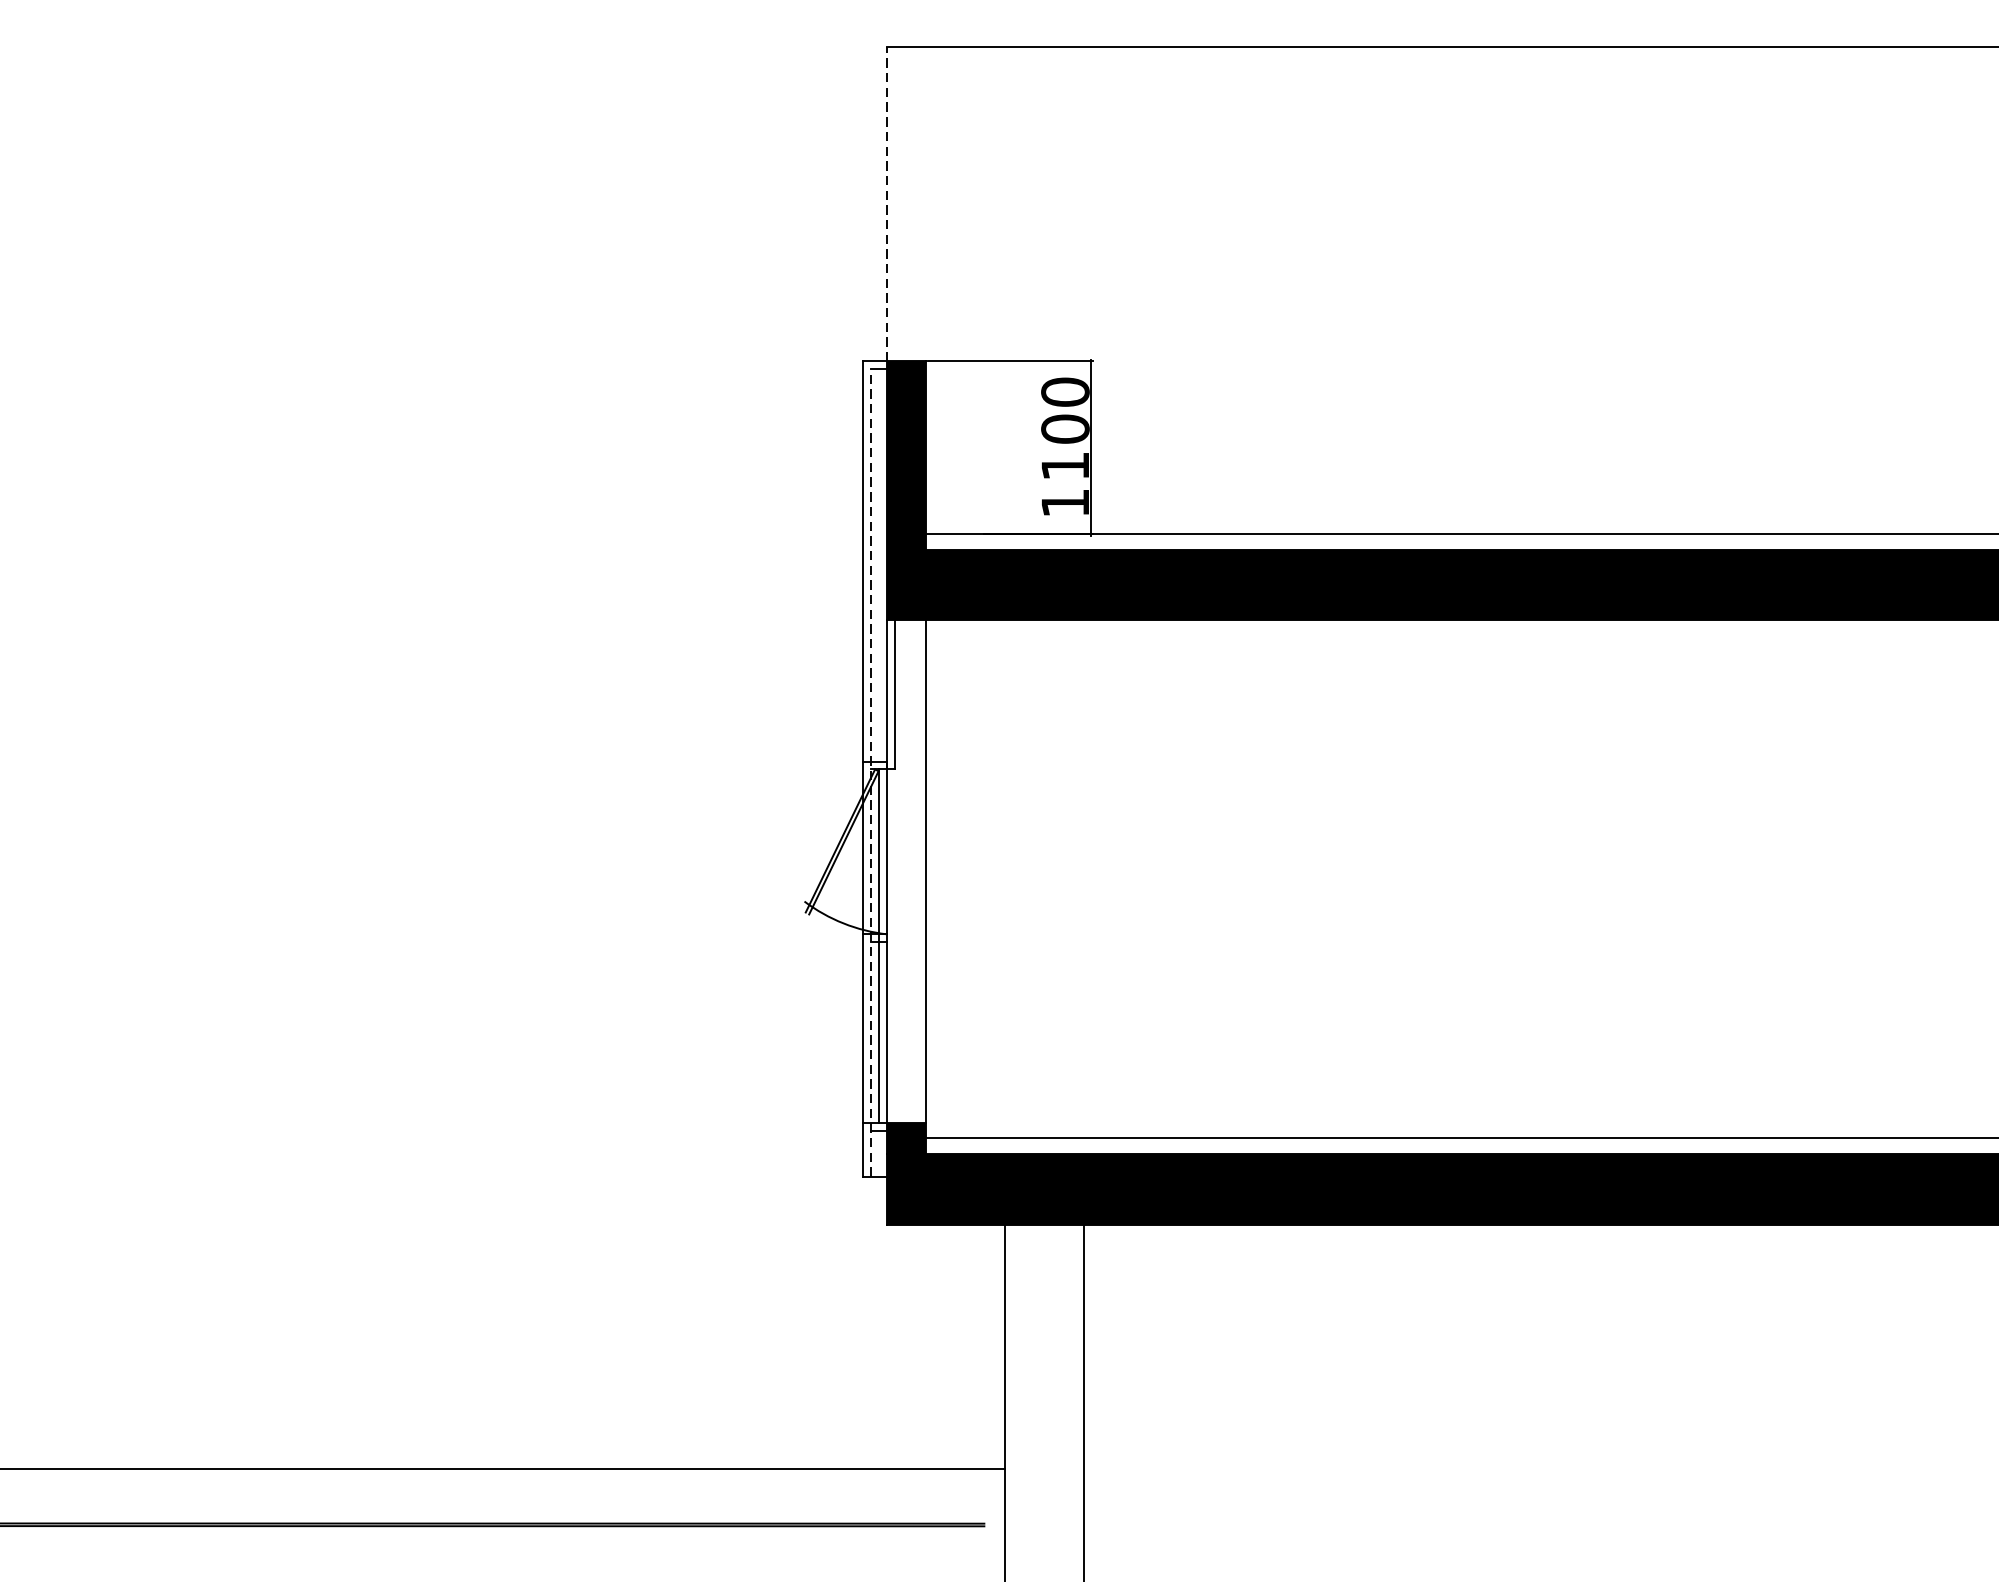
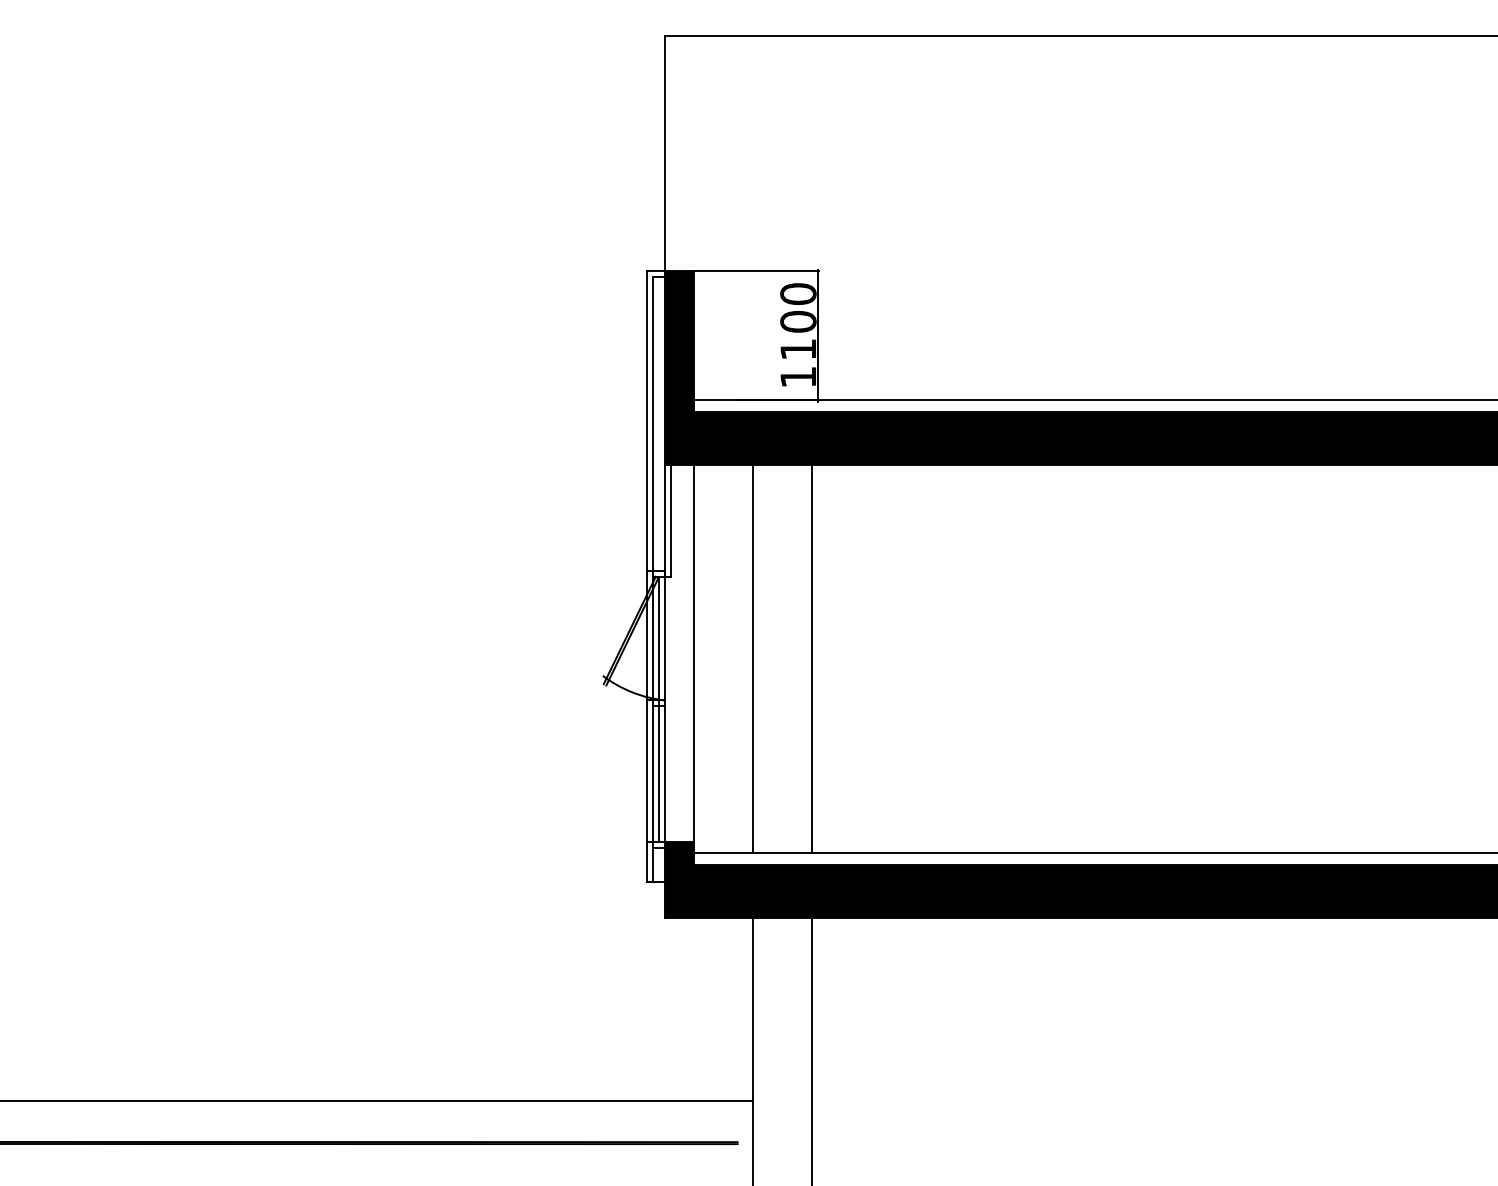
line: (886, 204) -> (664, 153), dashed -> solid
line: (870, 772) -> (652, 579), dashed -> solid
line: (1005, 879) -> (753, 659), added
line: (1084, 879) -> (812, 659), added

